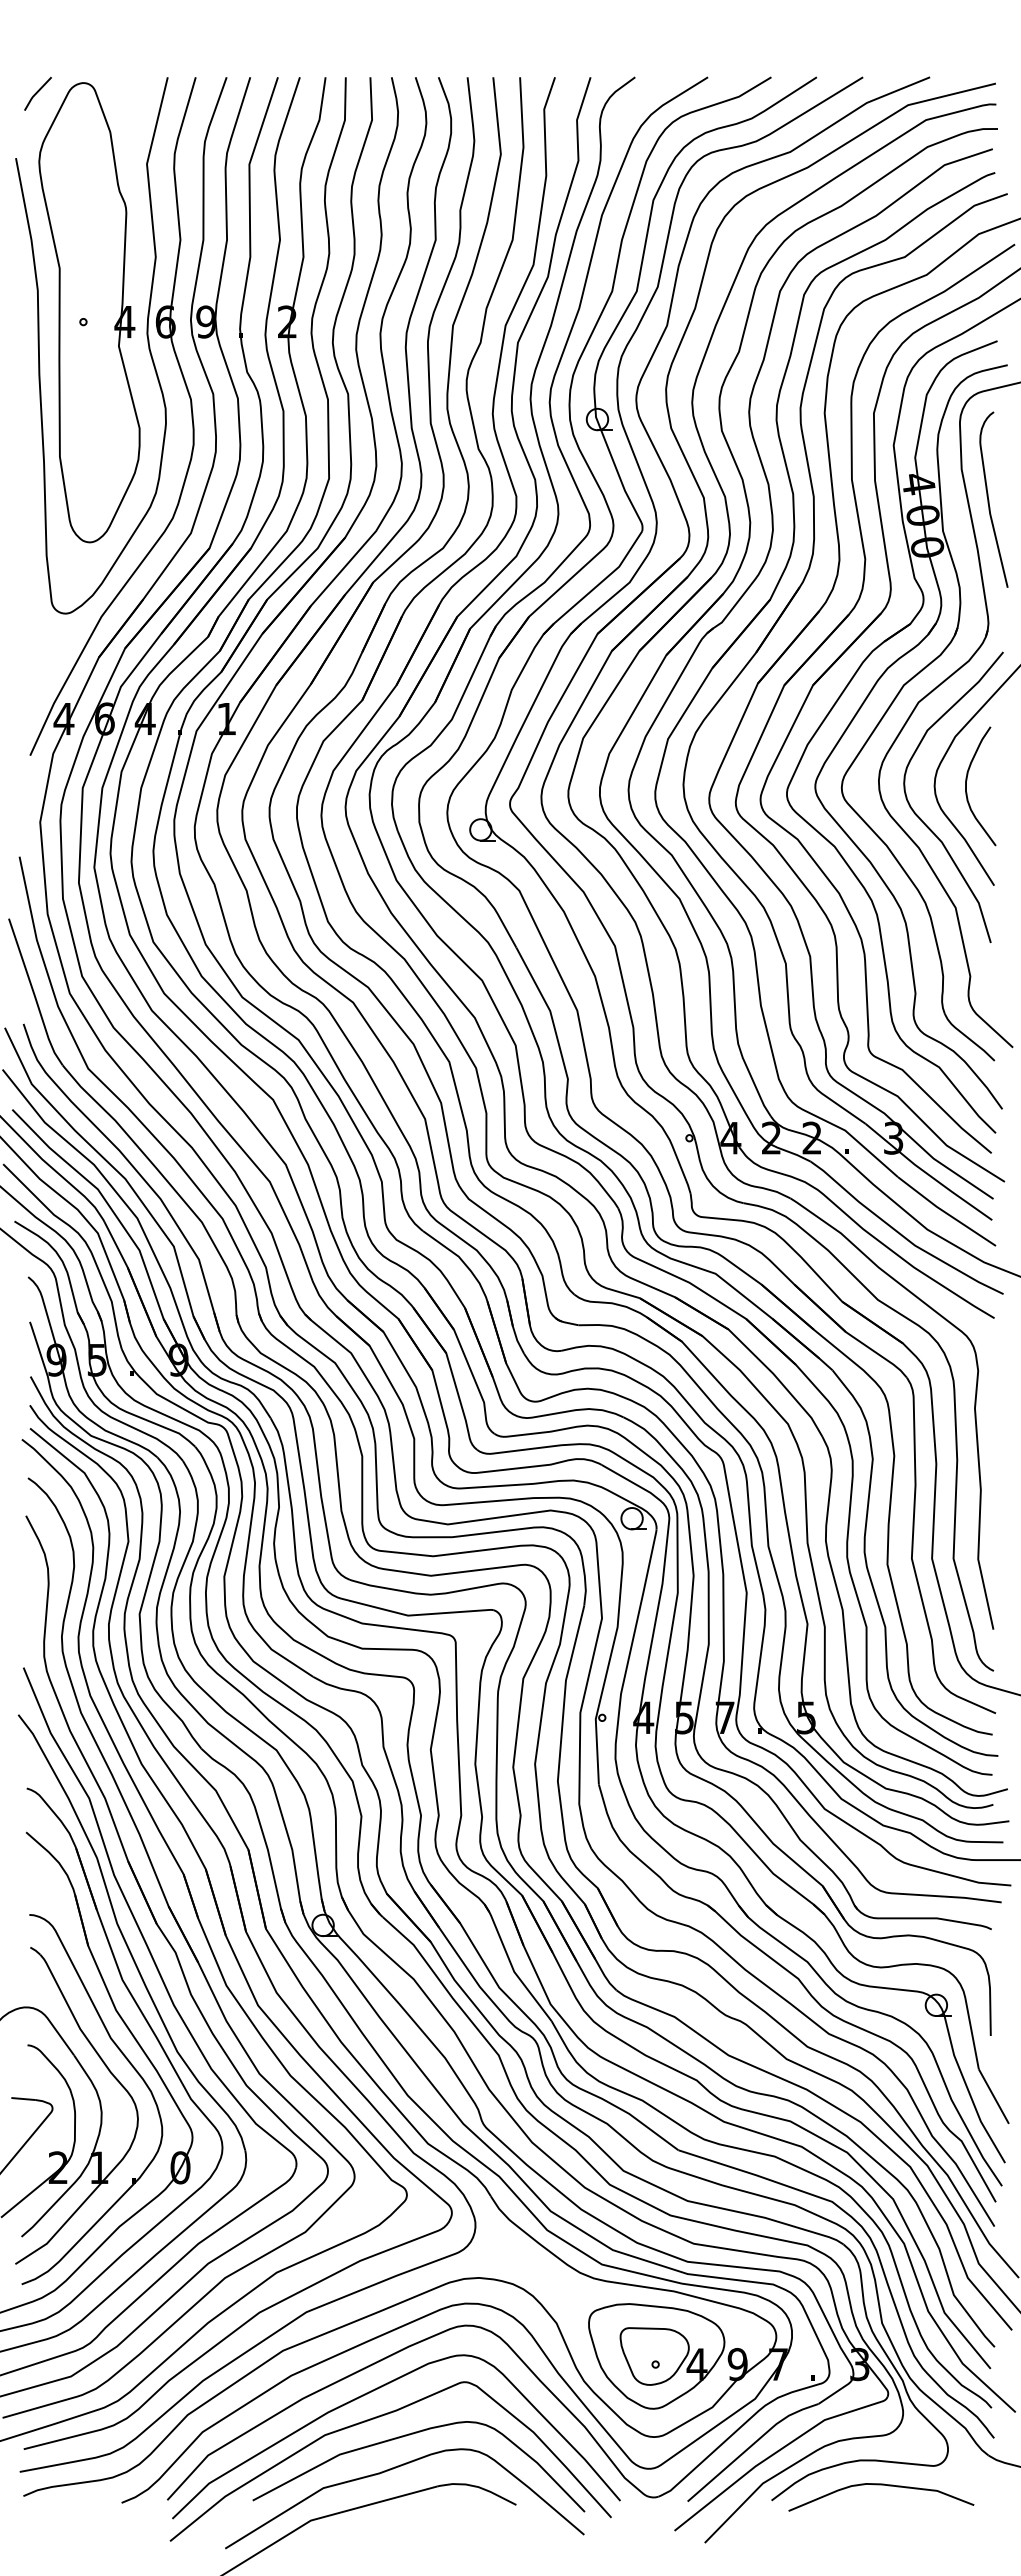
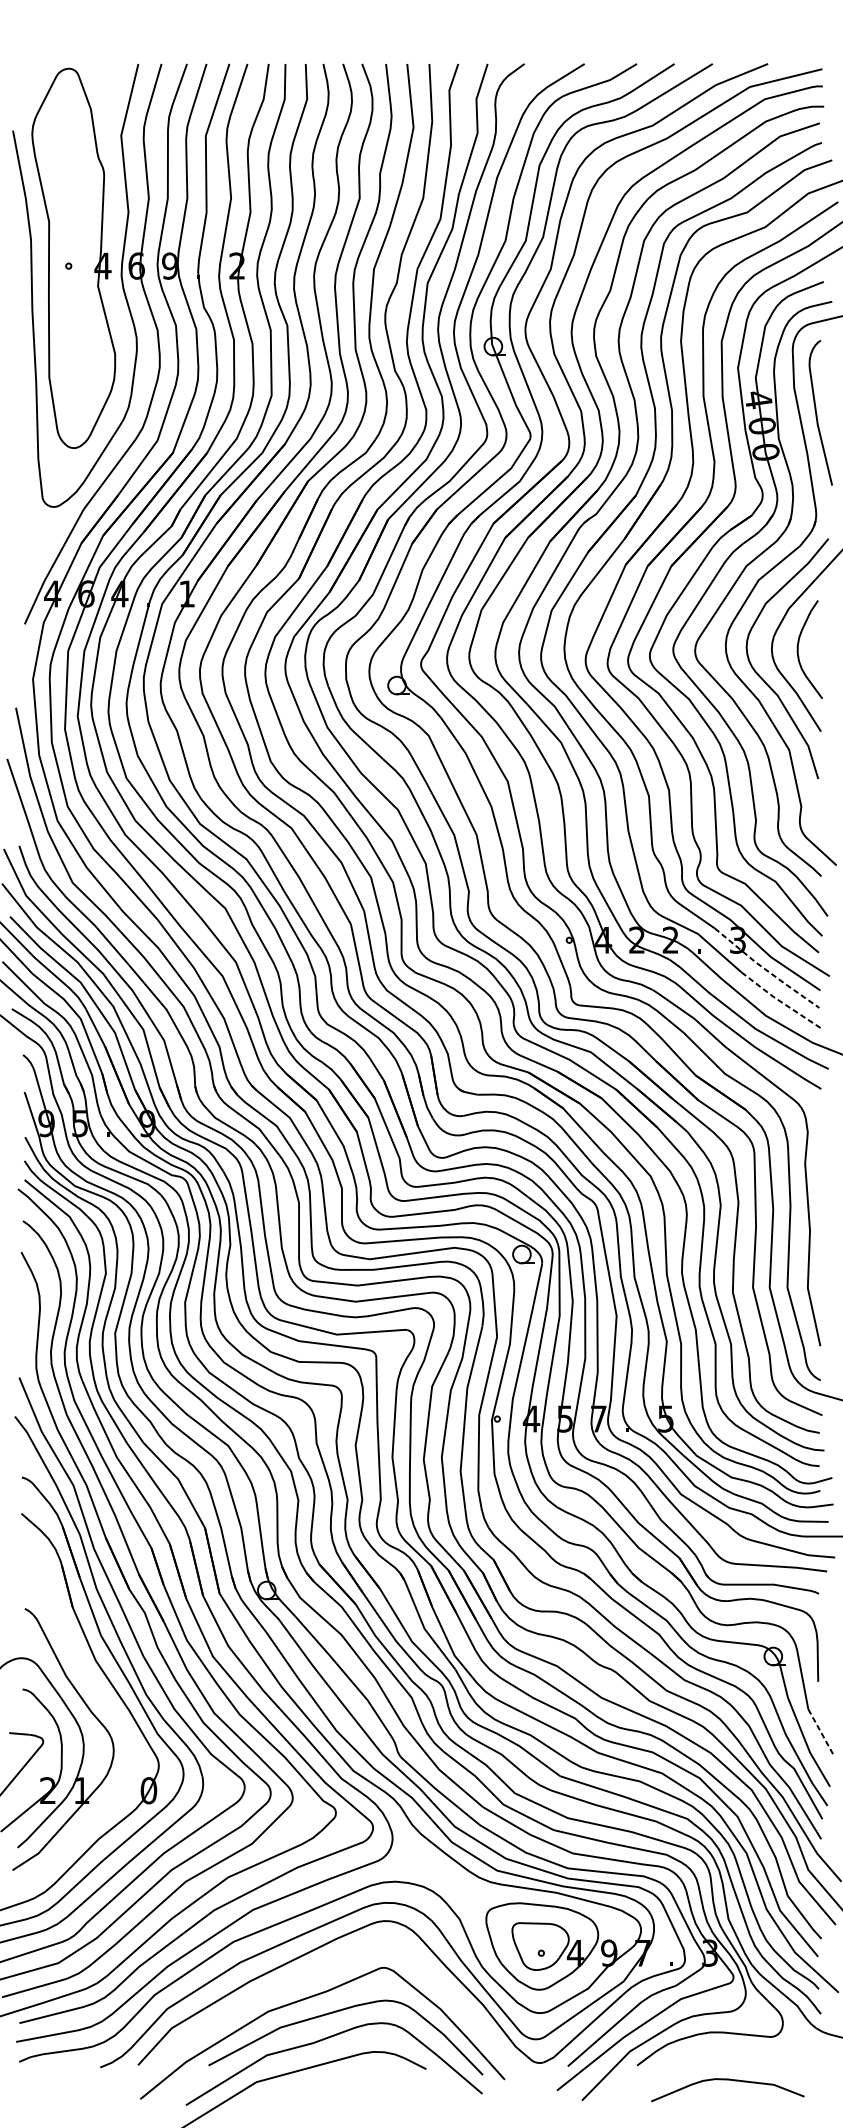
line: (37, 93) -> (30, 77), removed
line: (927, 1174) -> (765, 970), solid -> dashed
line: (945, 1212) -> (780, 1001), solid -> dashed
part: (134, 2070) -> (110, 1710), removed
line: (994, 2096) -> (821, 1731), solid -> dashed
curve: (373, 2391) -> (308, 1975), removed
curve: (881, 2485) -> (727, 2080), moved

